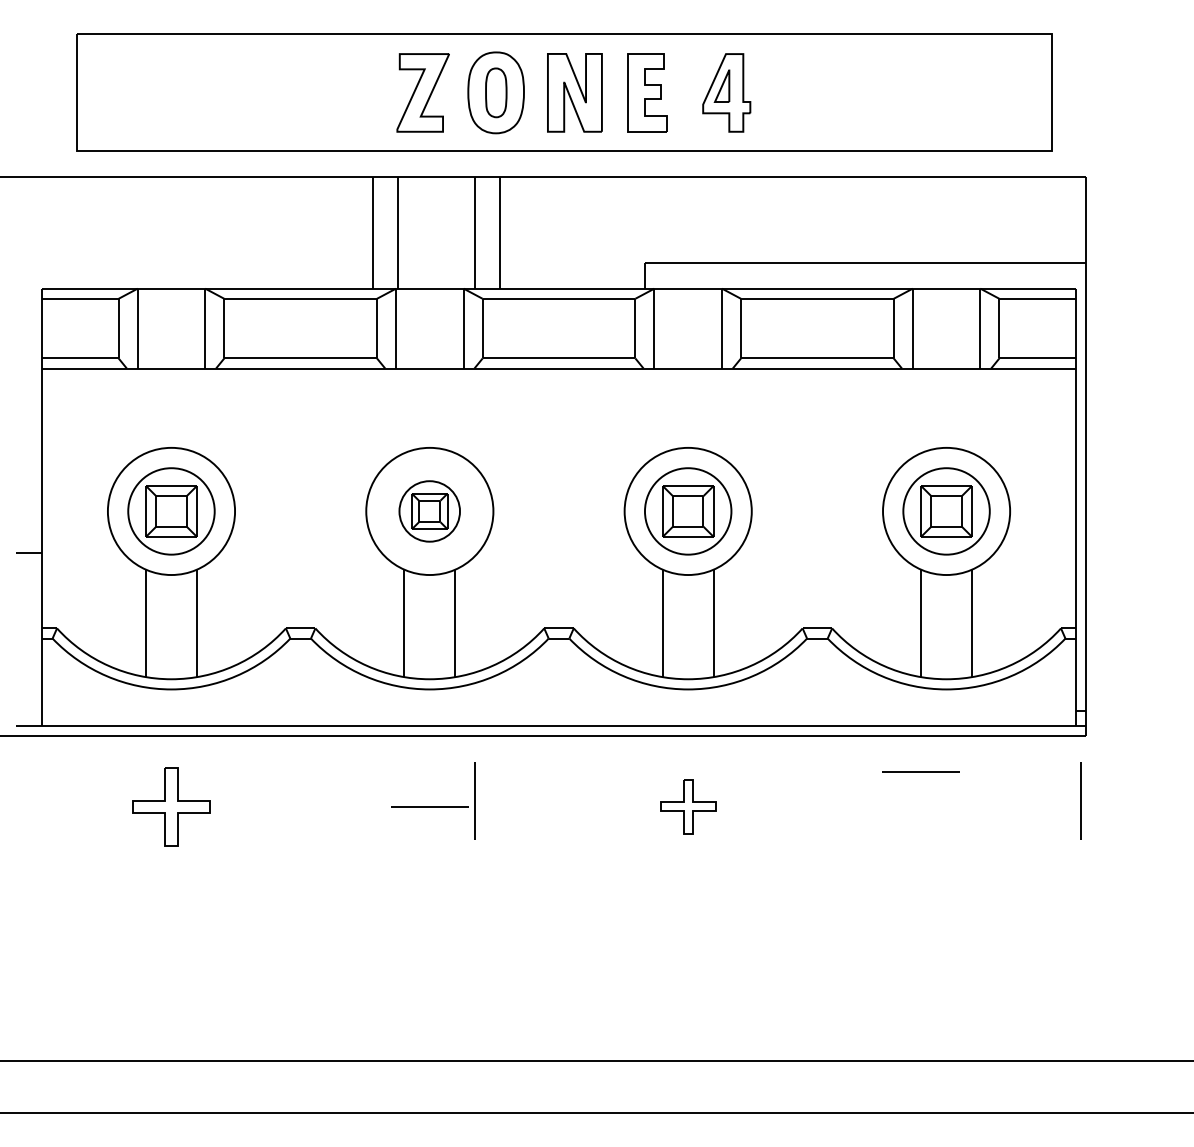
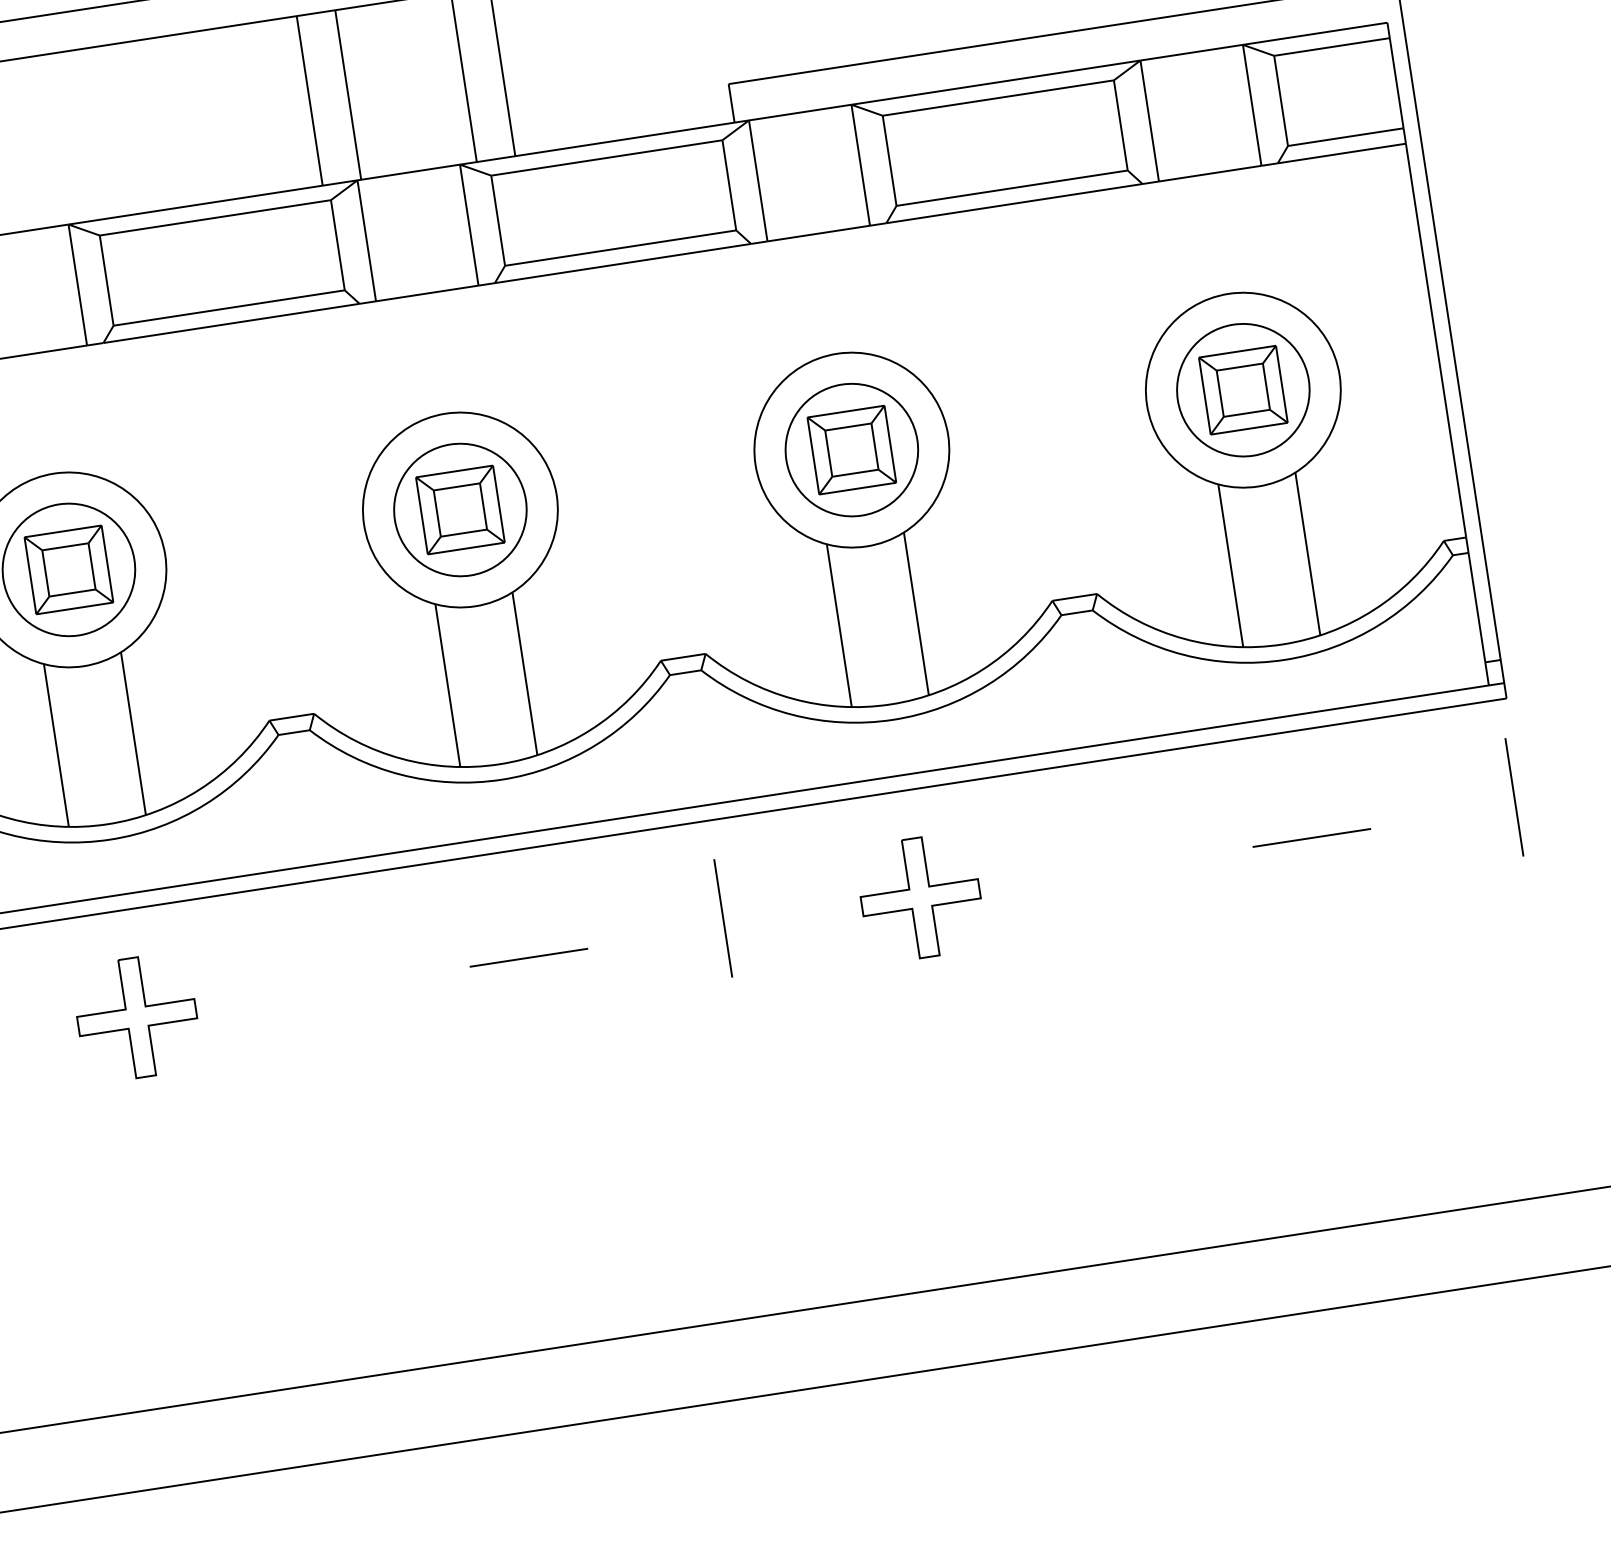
part: (429, 511) -> (459, 510), size x1.43
line: (920, 771) -> (1311, 837), moved
line: (474, 800) -> (722, 918), moved
part: (688, 806) -> (920, 897), size x1.43

